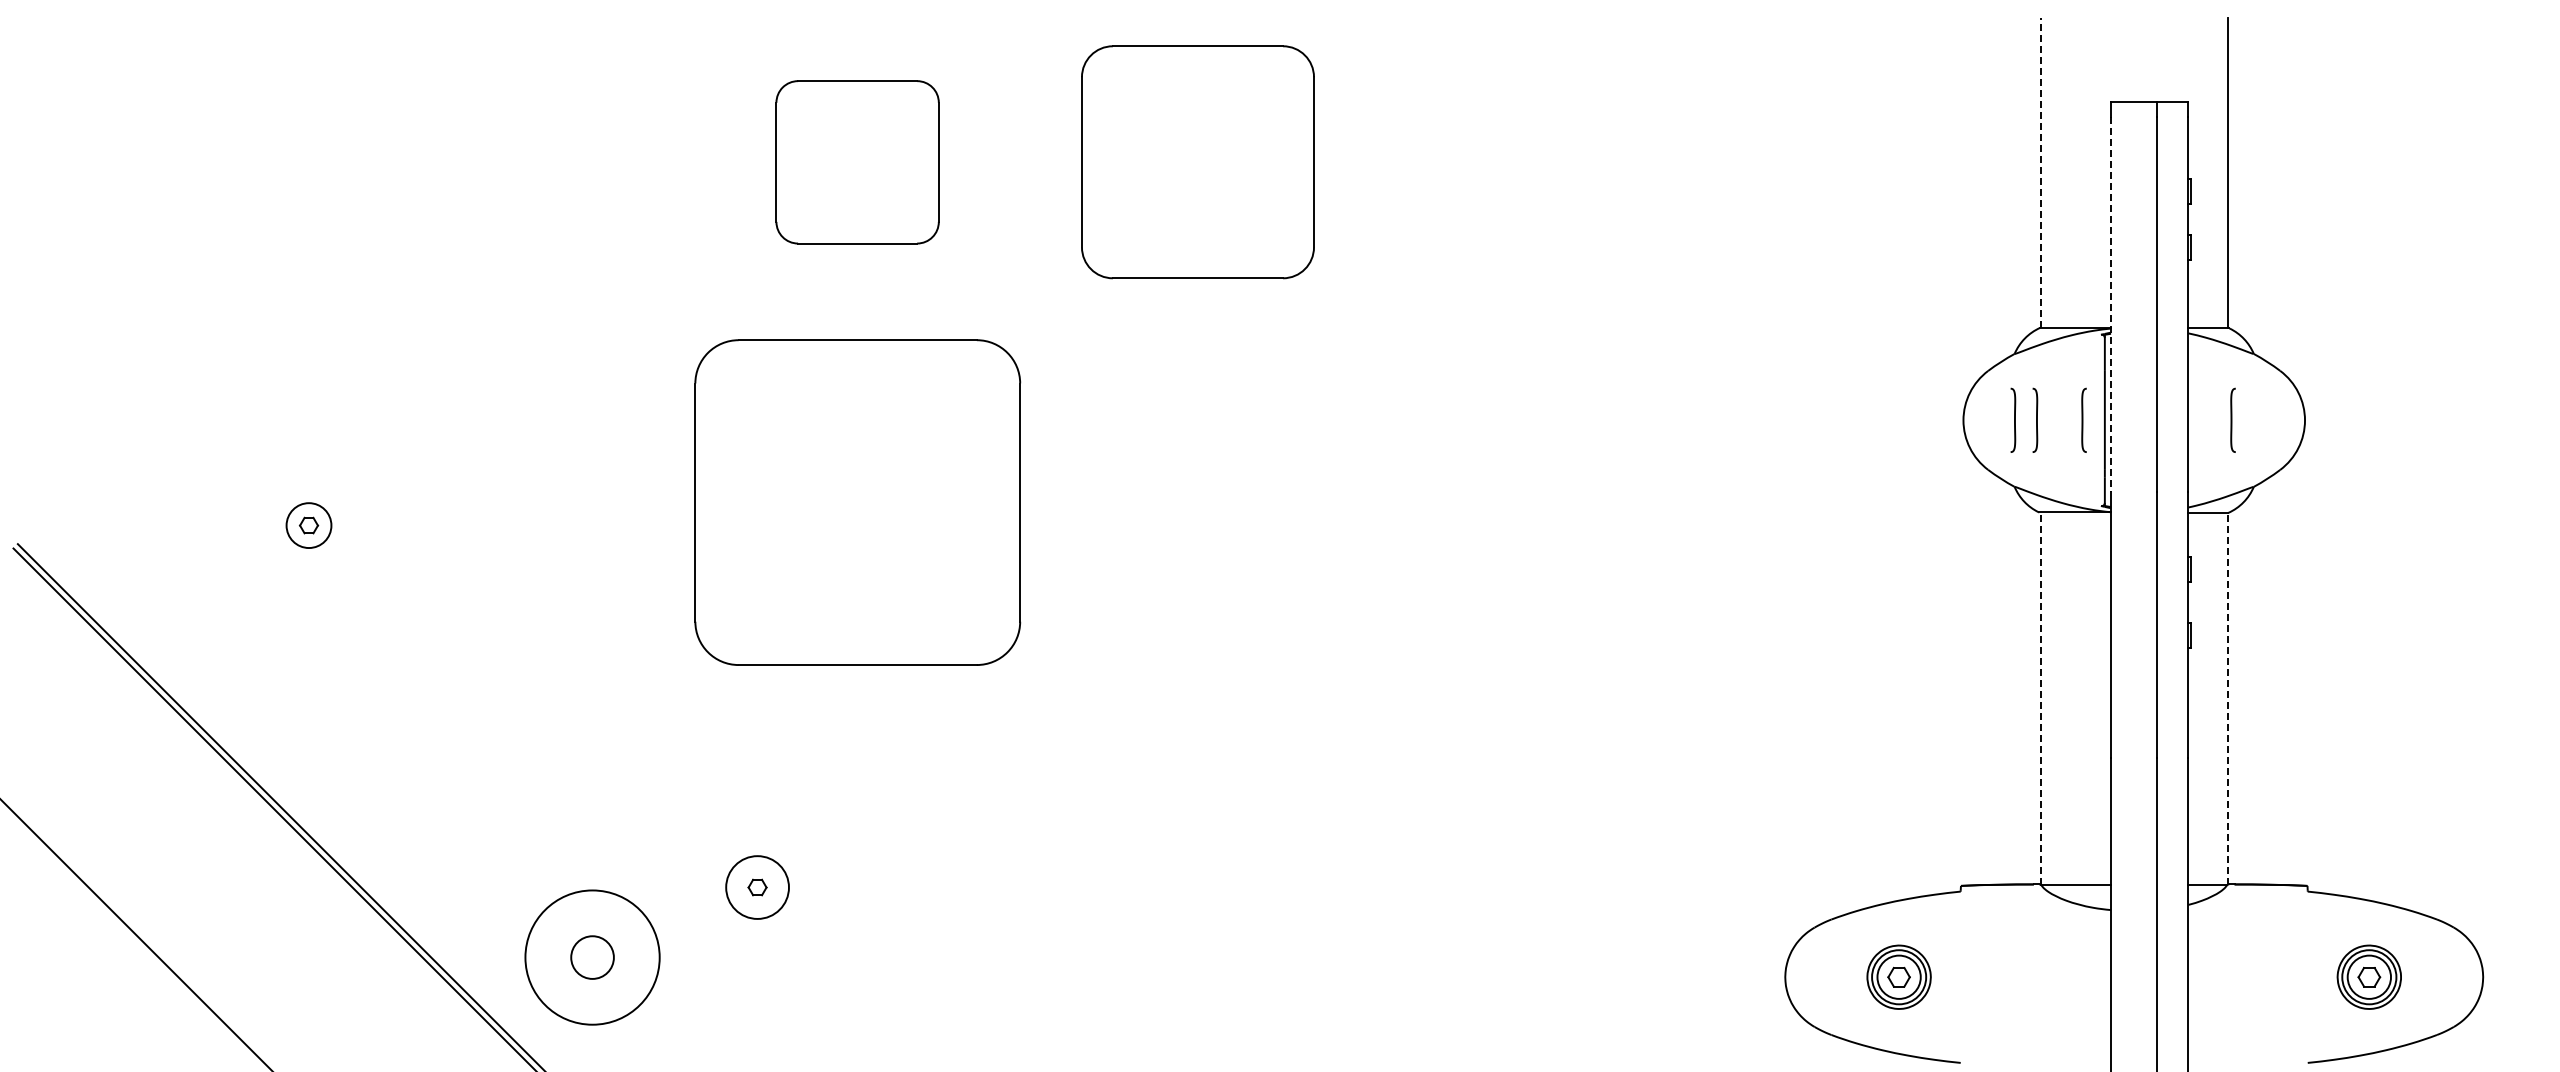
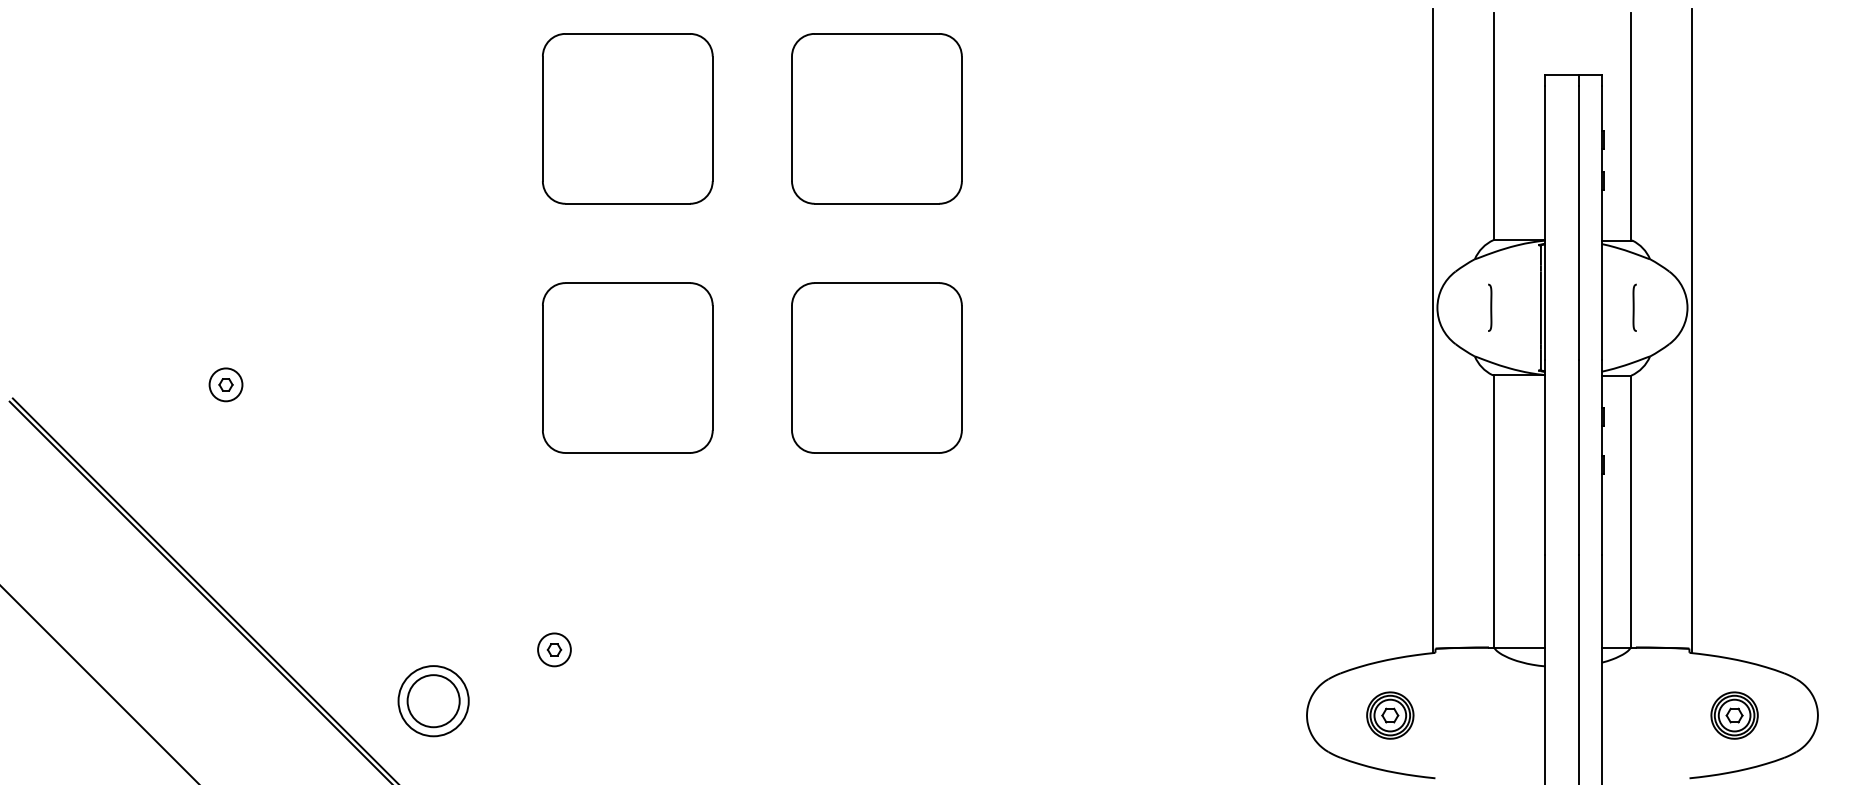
part: (857, 162) -> (627, 119), size x1.43
line: (2040, 172) -> (1493, 126), dashed -> solid
line: (2111, 304) -> (1545, 222), dashed -> solid
curve: (2014, 419) -> (1474, 307), removed
curve: (2083, 419) -> (1525, 307), removed
line: (1957, 451) -> (1433, 330), added
line: (2311, 451) -> (1692, 330), added
part: (857, 502) -> (627, 367), size x0.71
part: (1197, 502) -> (876, 367), added
line: (2040, 698) -> (1493, 511), dashed -> solid
line: (2227, 698) -> (1630, 511), dashed -> solid
circle: (757, 887) -> (554, 649), size x0.71
circle: (592, 957) -> (433, 701), size x0.71
circle: (592, 957) -> (433, 701), size x1.67

